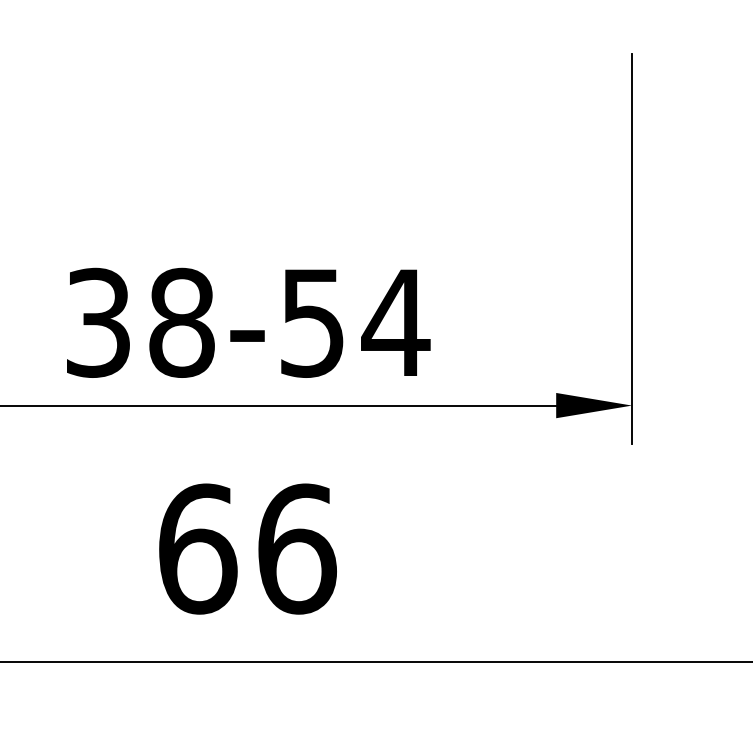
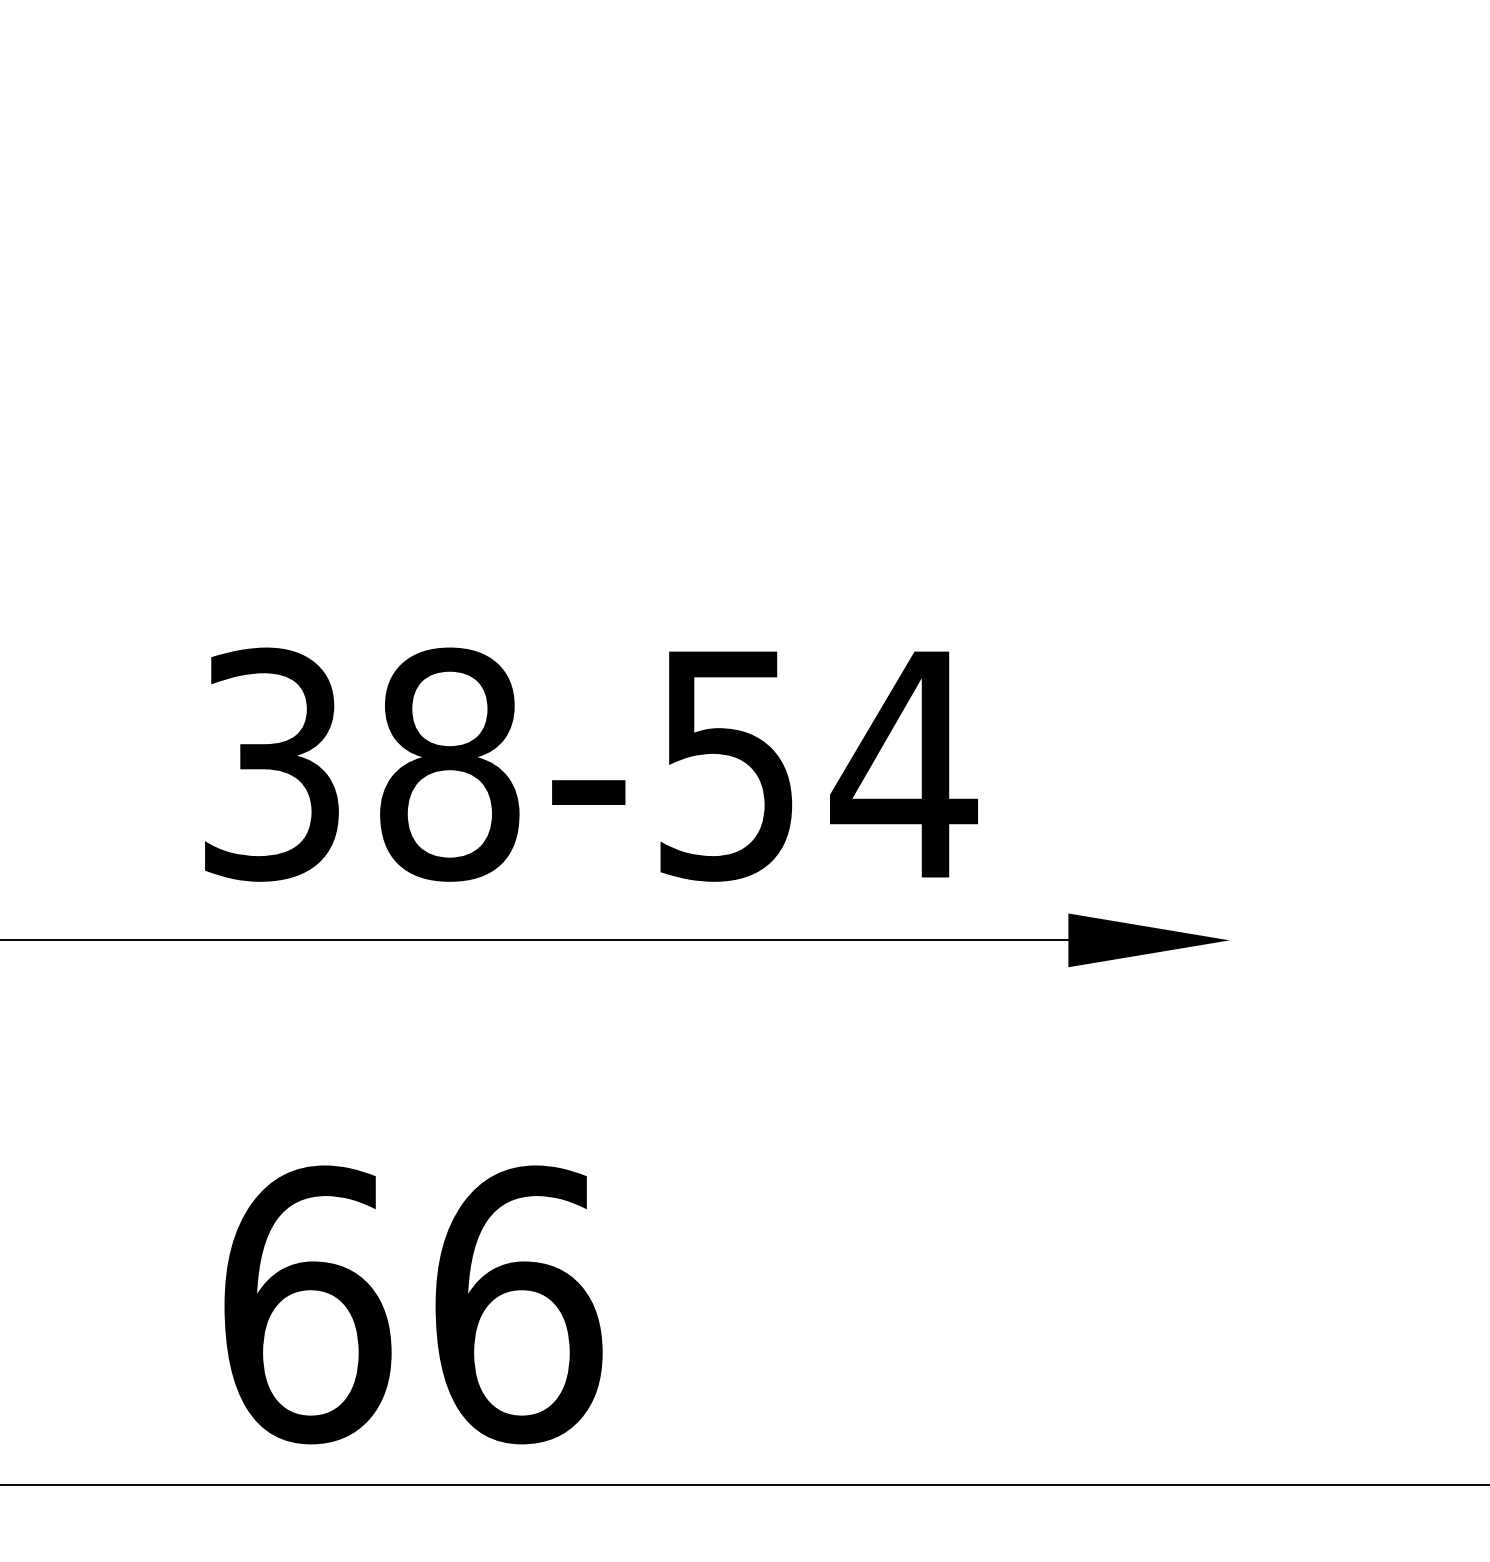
line: (632, 248) -> (1230, 606), removed
text: (248, 322) -> (590, 763), moved
text: (247, 548) -> (412, 1303), moved

